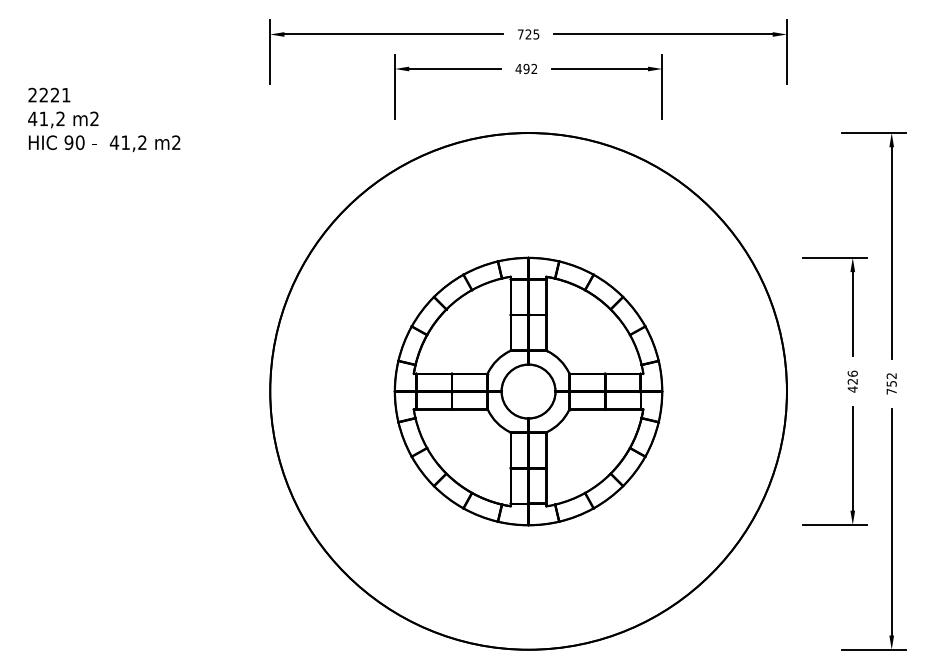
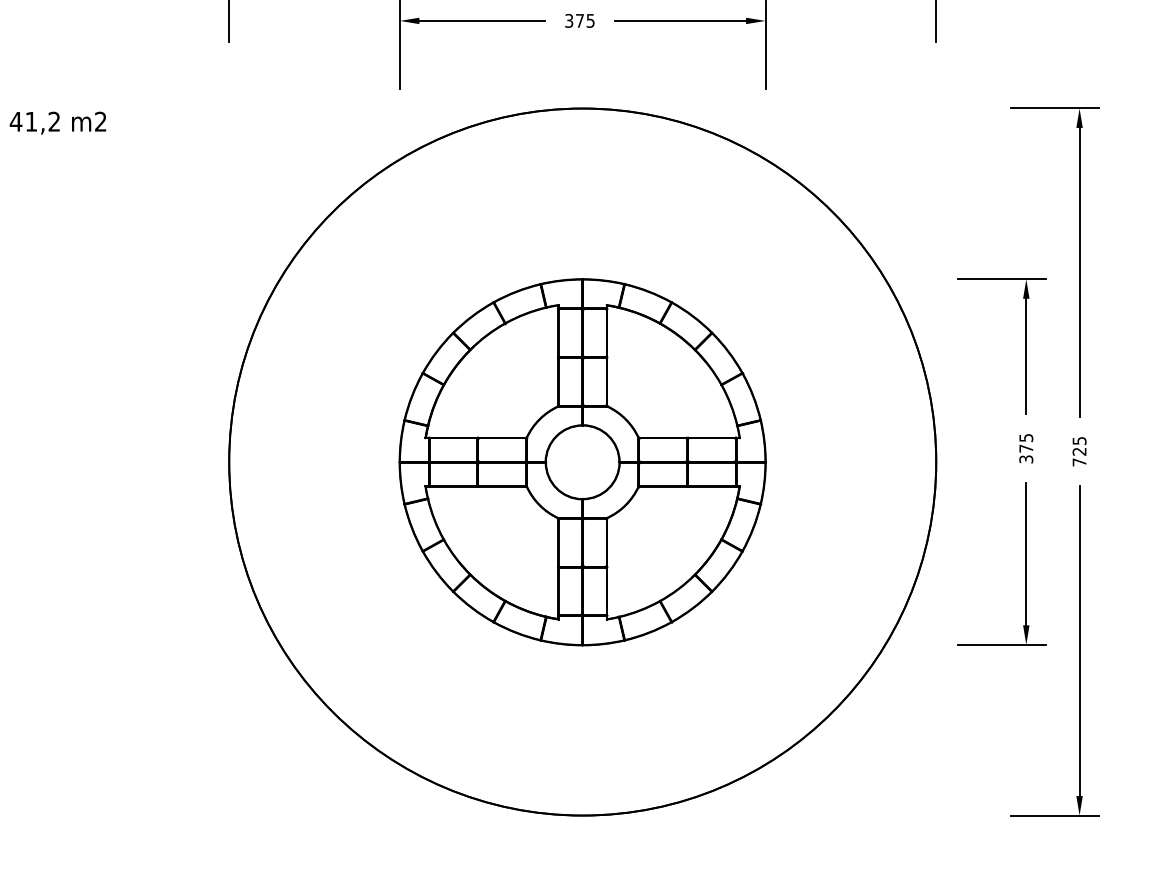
text: (526, 68) -> (579, 20), 492 -> 375
text: (891, 379) -> (1079, 445), 752 -> 725
text: (852, 381) -> (1025, 448), 426 -> 375

